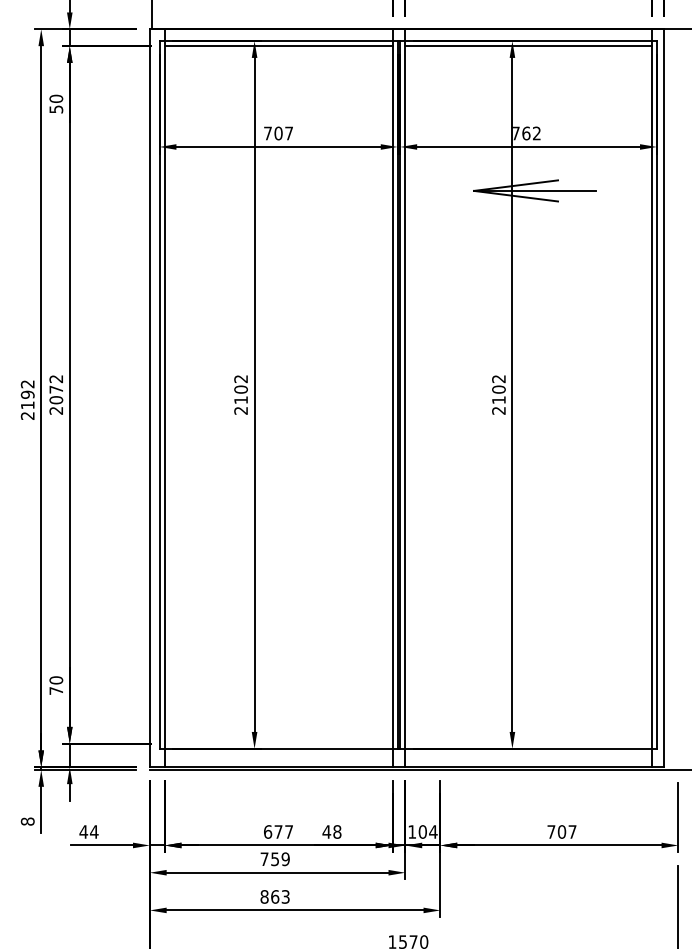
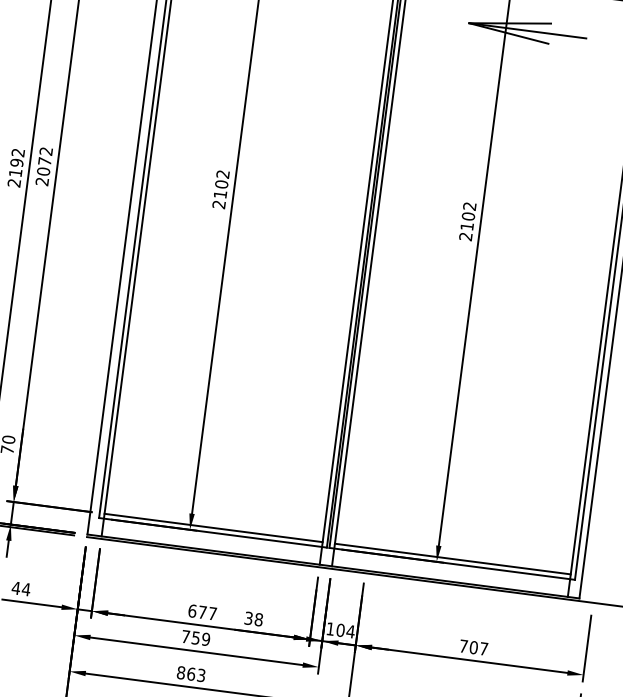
line: (278, 743) -> (213, 527), added
line: (528, 743) -> (452, 558), added
text: (326, 831) -> (248, 617), 48 -> 38

